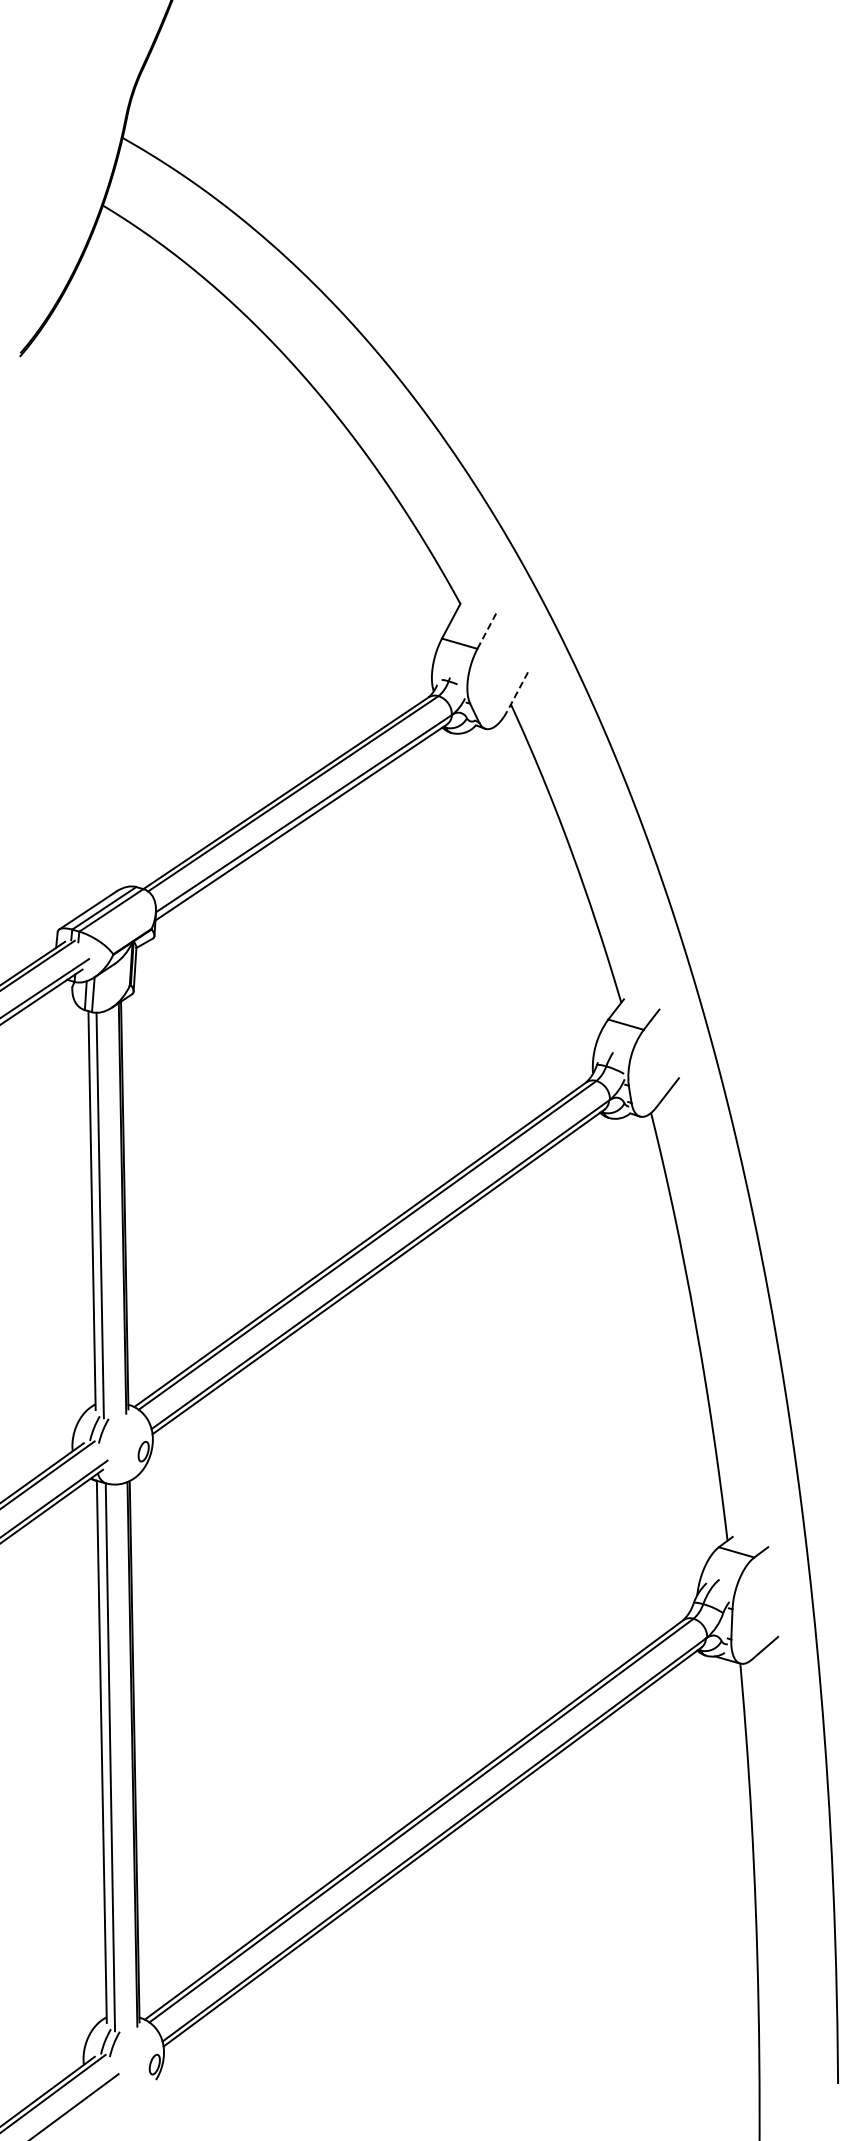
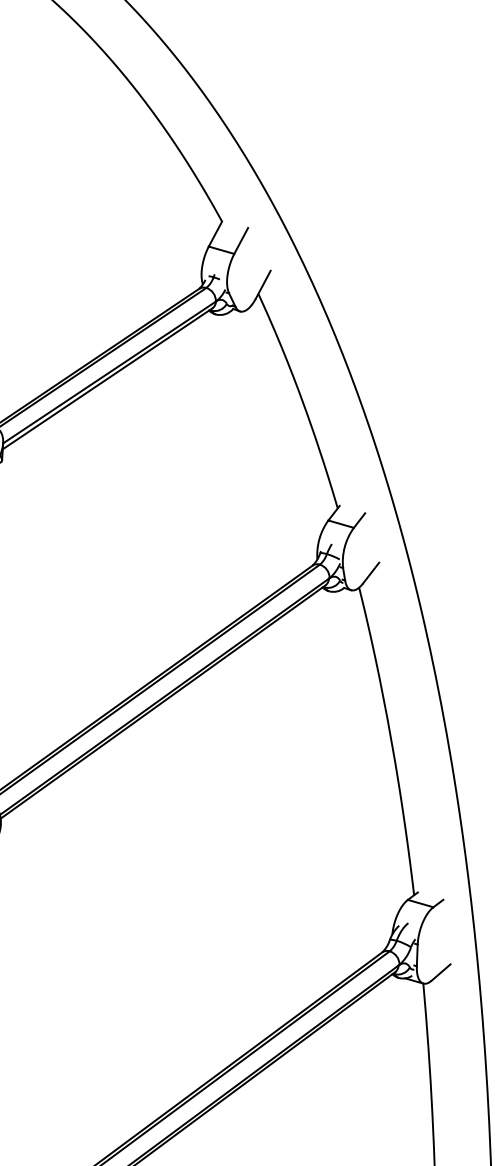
line: (487, 630) -> (241, 240), dashed -> solid
line: (517, 692) -> (263, 285), dashed -> solid

